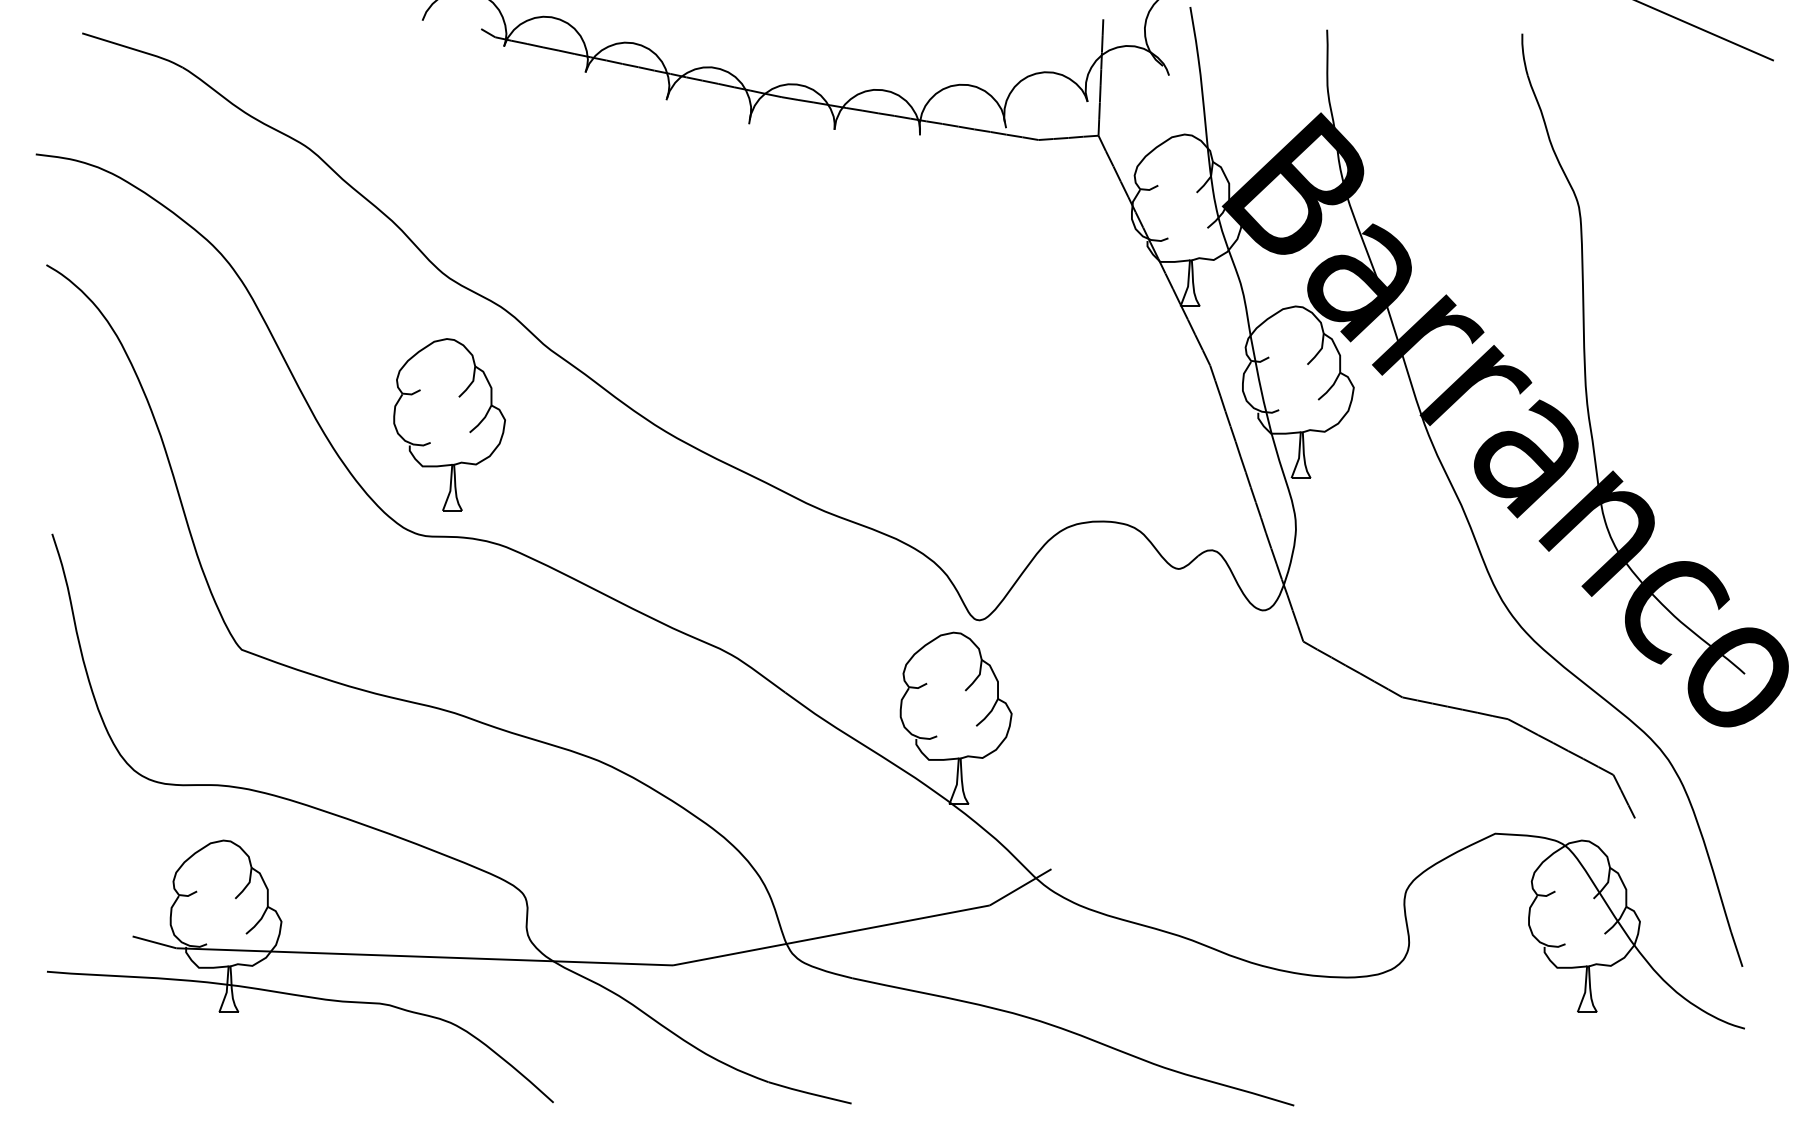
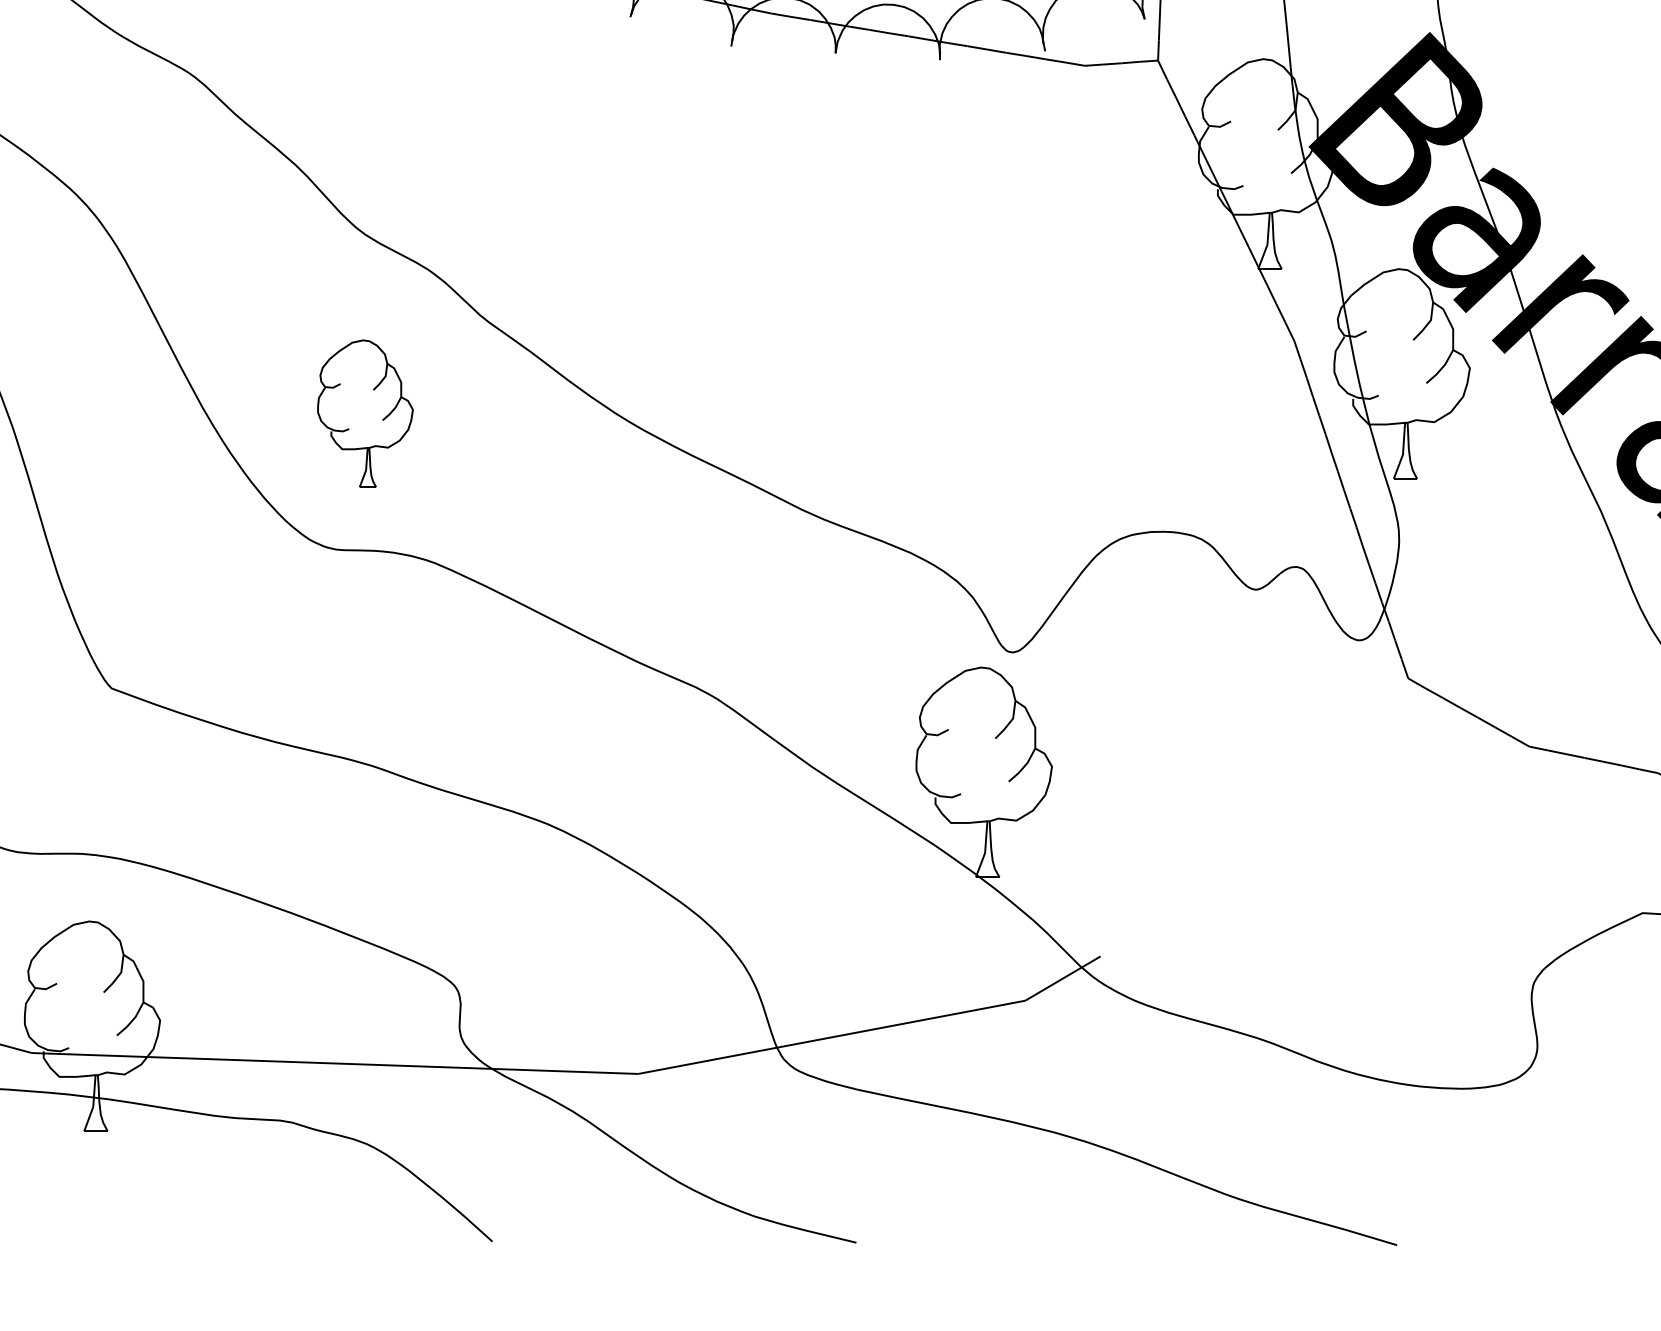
part: (449, 424) -> (365, 413), size x0.7

